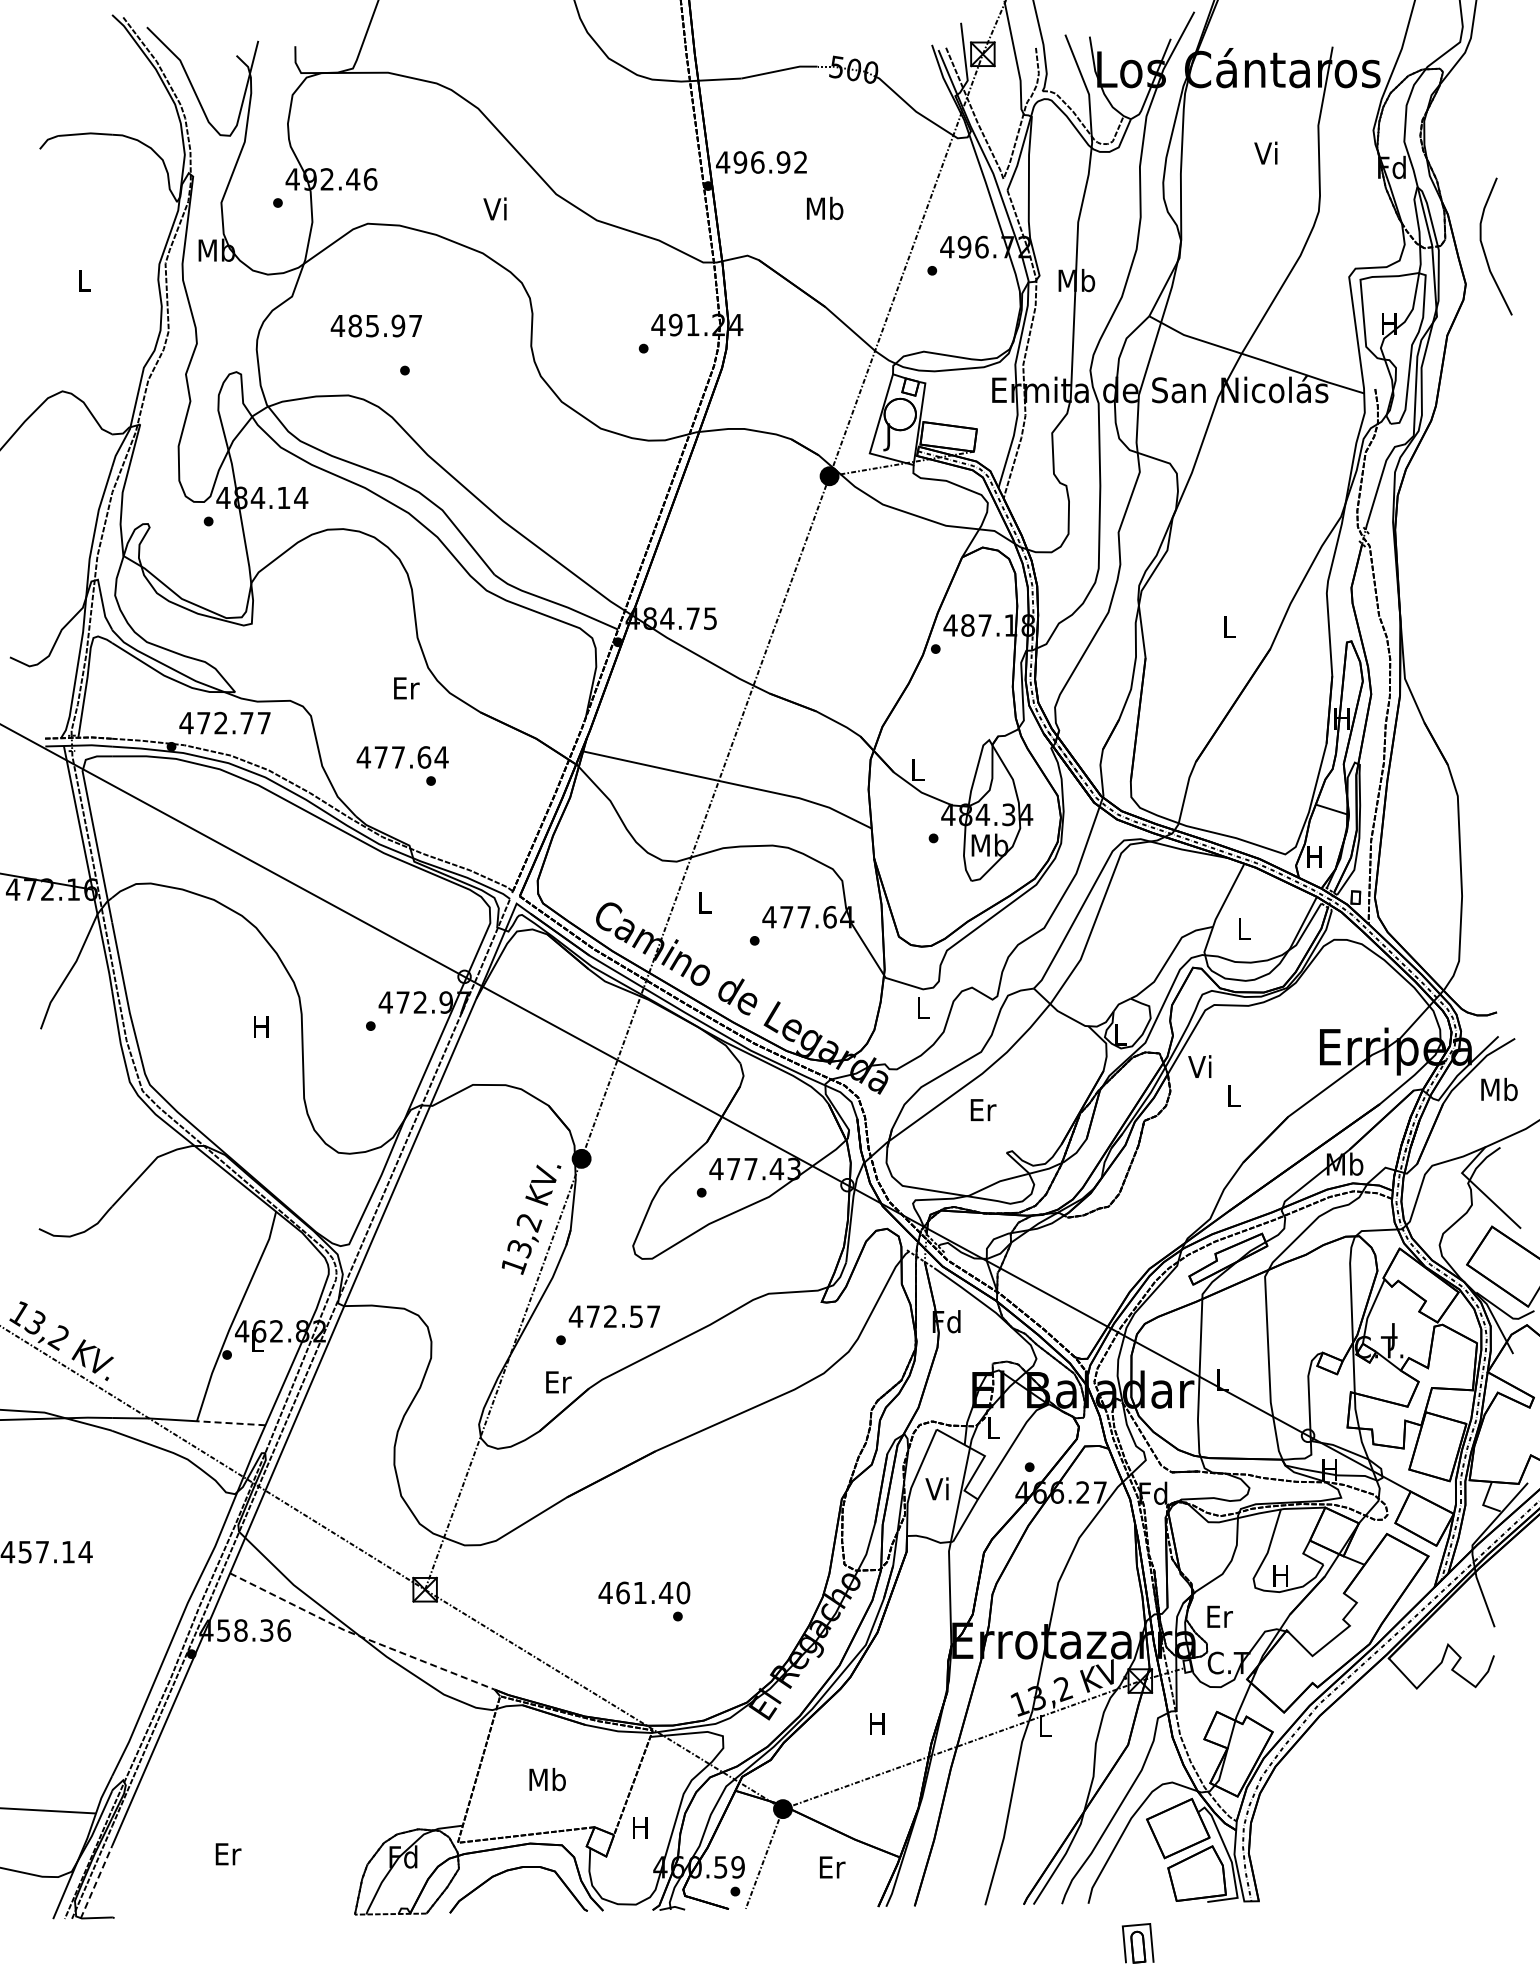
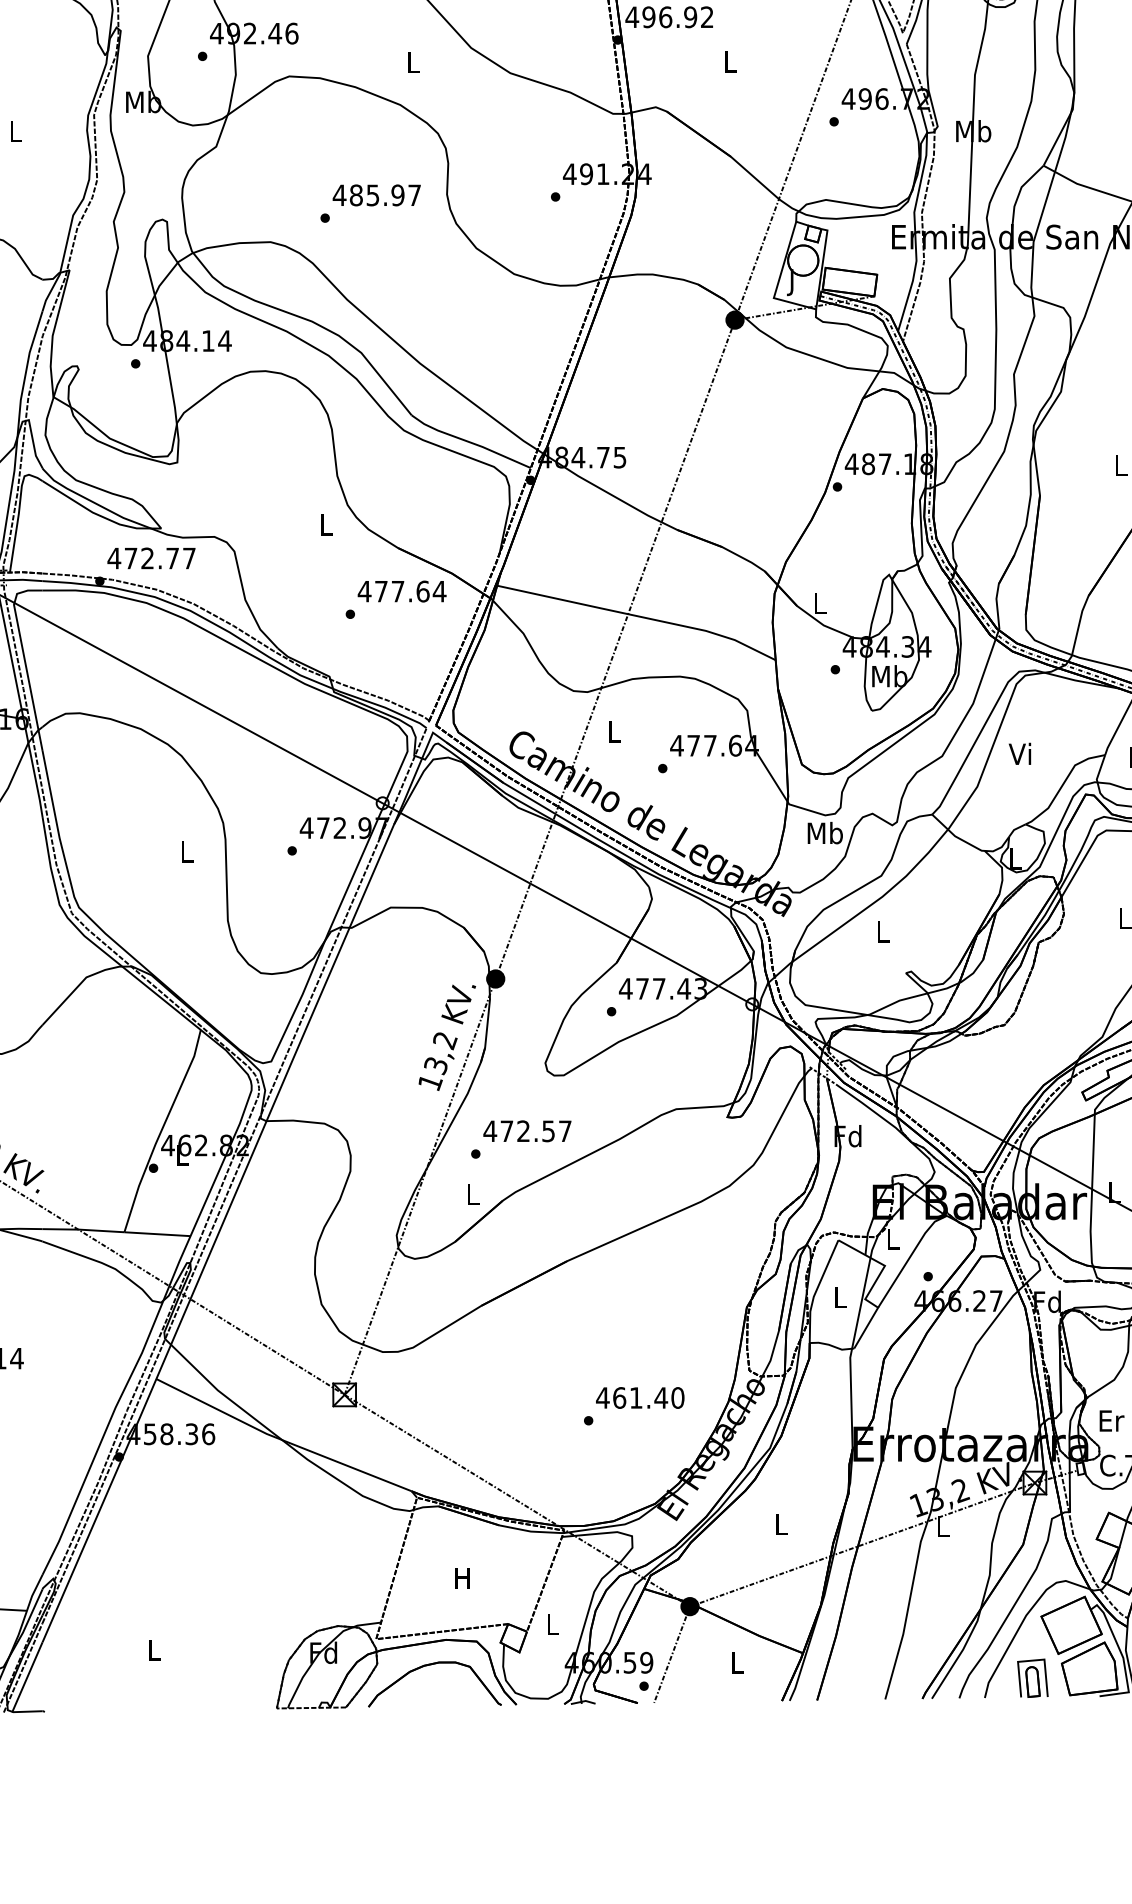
text: (494, 208) -> (411, 61), Vi -> L
text: (825, 208) -> (731, 61), Mb -> L
text: (375, 325) -> (375, 194), moved
text: (406, 688) -> (326, 525), Er -> L
text: (402, 757) -> (401, 591), moved
text: (923, 1007) -> (825, 832), L -> Mb
text: (261, 1026) -> (186, 851), H -> L
text: (1199, 1066) -> (1019, 753), moved
text: (983, 1110) -> (883, 932), Er -> L
text: (558, 1382) -> (473, 1194), Er -> L
line: (230, 1423) -> (156, 1234), dashed -> solid
text: (936, 1488) -> (838, 1297), Vi -> L
text: (644, 1592) -> (640, 1397), moved
line: (360, 1636) -> (282, 1440), dashed -> solid
text: (877, 1723) -> (781, 1523), H -> L
text: (547, 1779) -> (462, 1578), Mb -> H
text: (640, 1827) -> (552, 1624), H -> L
text: (228, 1854) -> (154, 1650), Er -> L
text: (832, 1867) -> (737, 1662), Er -> L
line: (96, 1882) -> (27, 1677), dashed -> solid
part: (1137, 1943) -> (1032, 1678), moved

